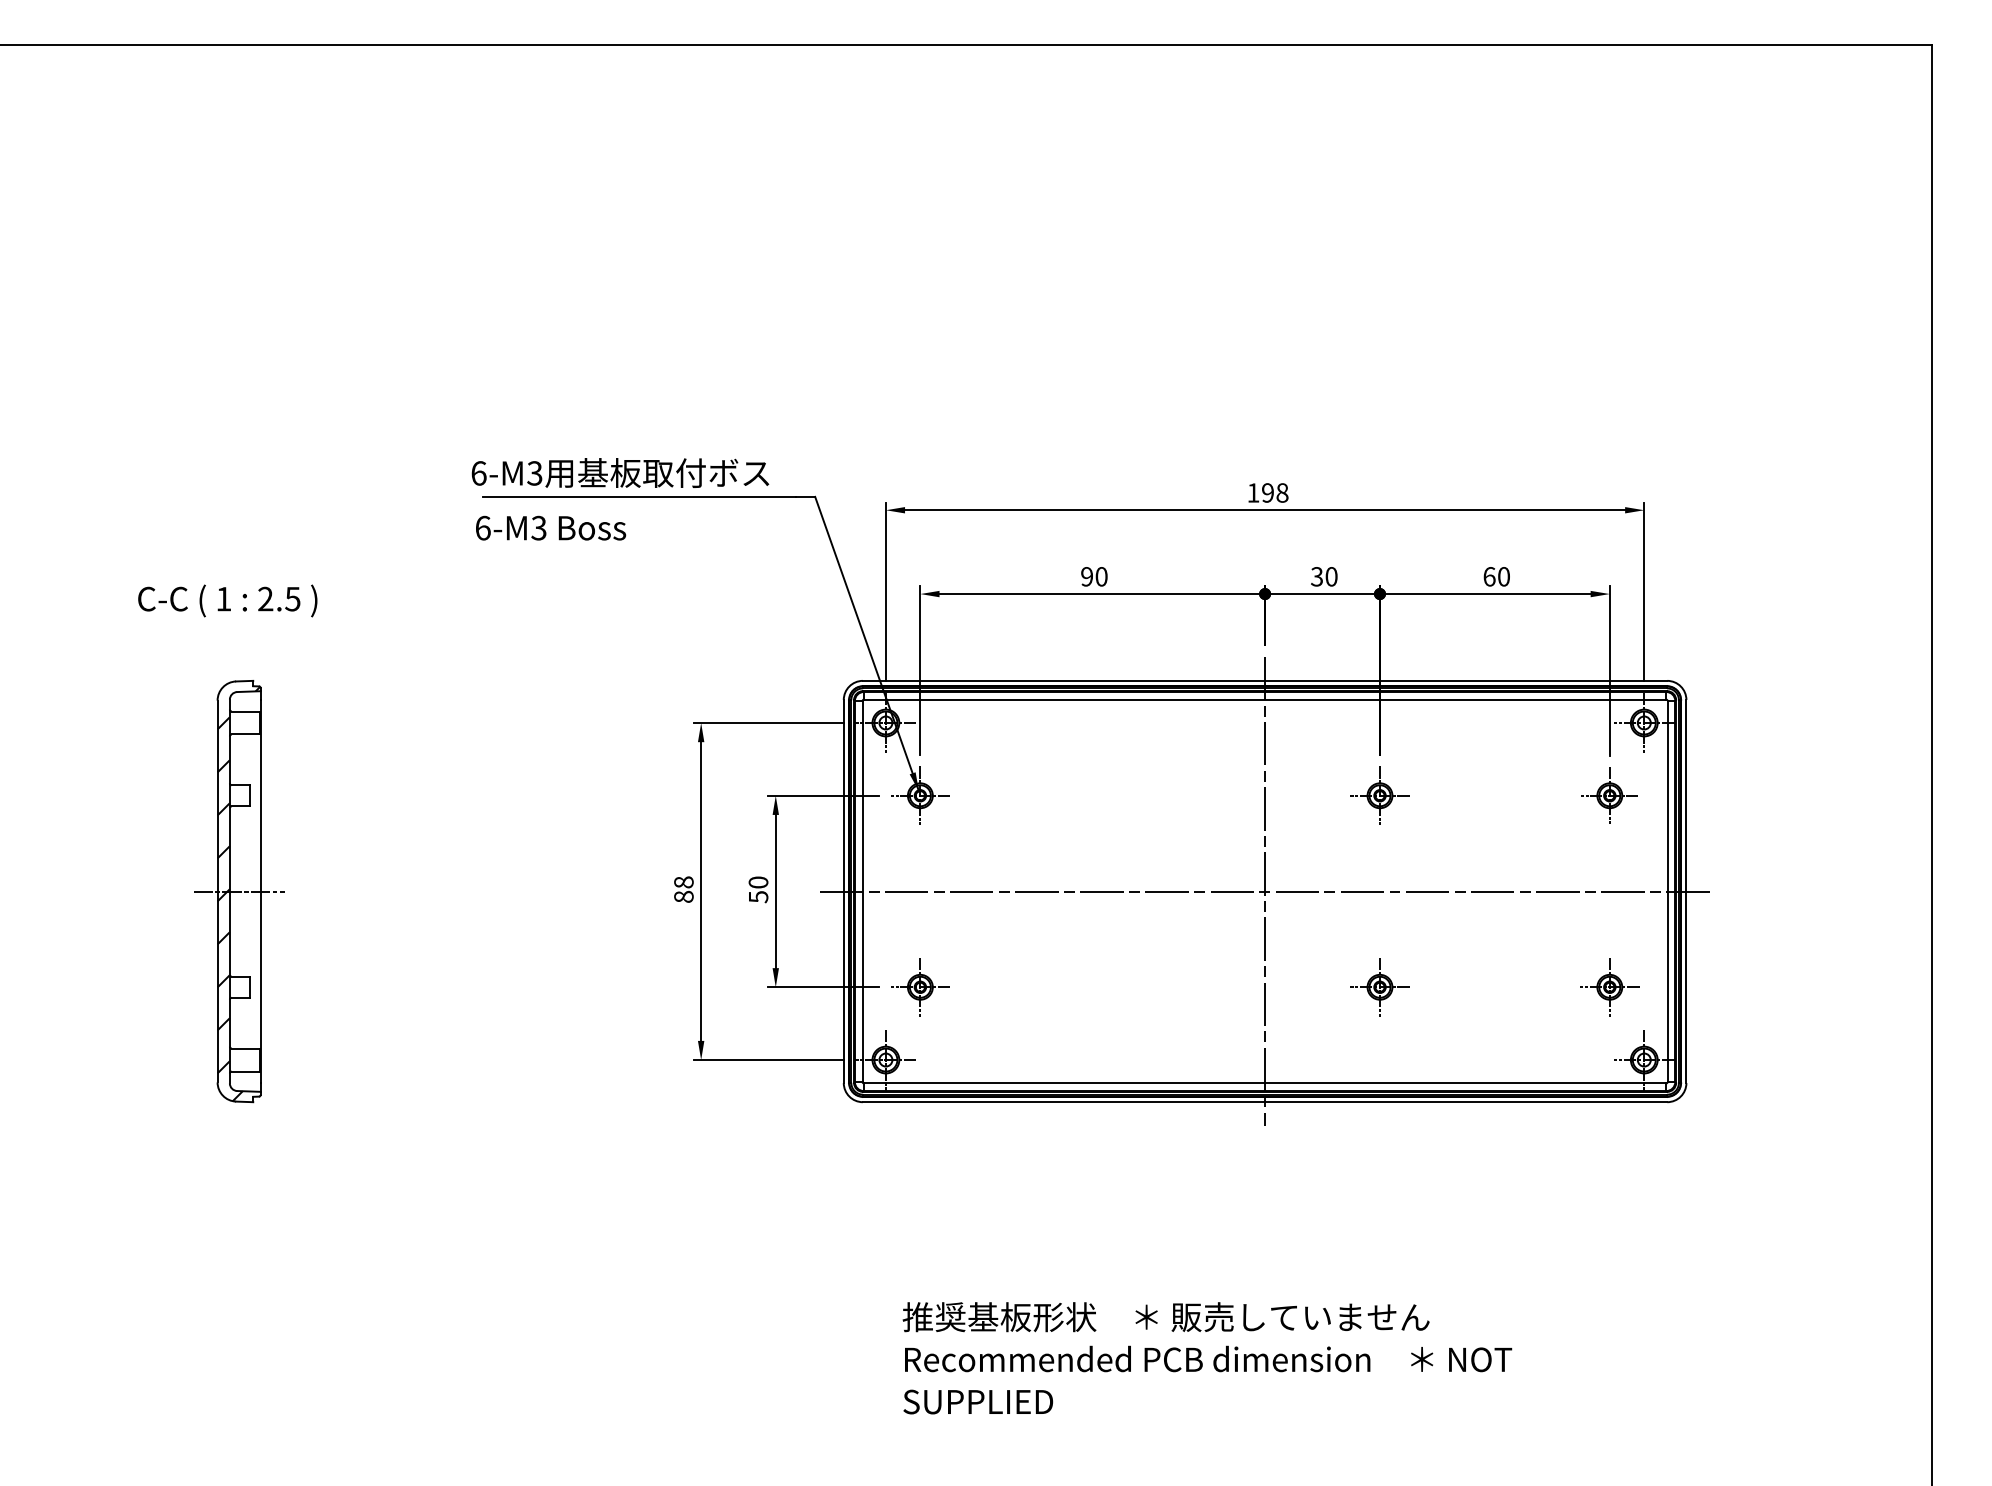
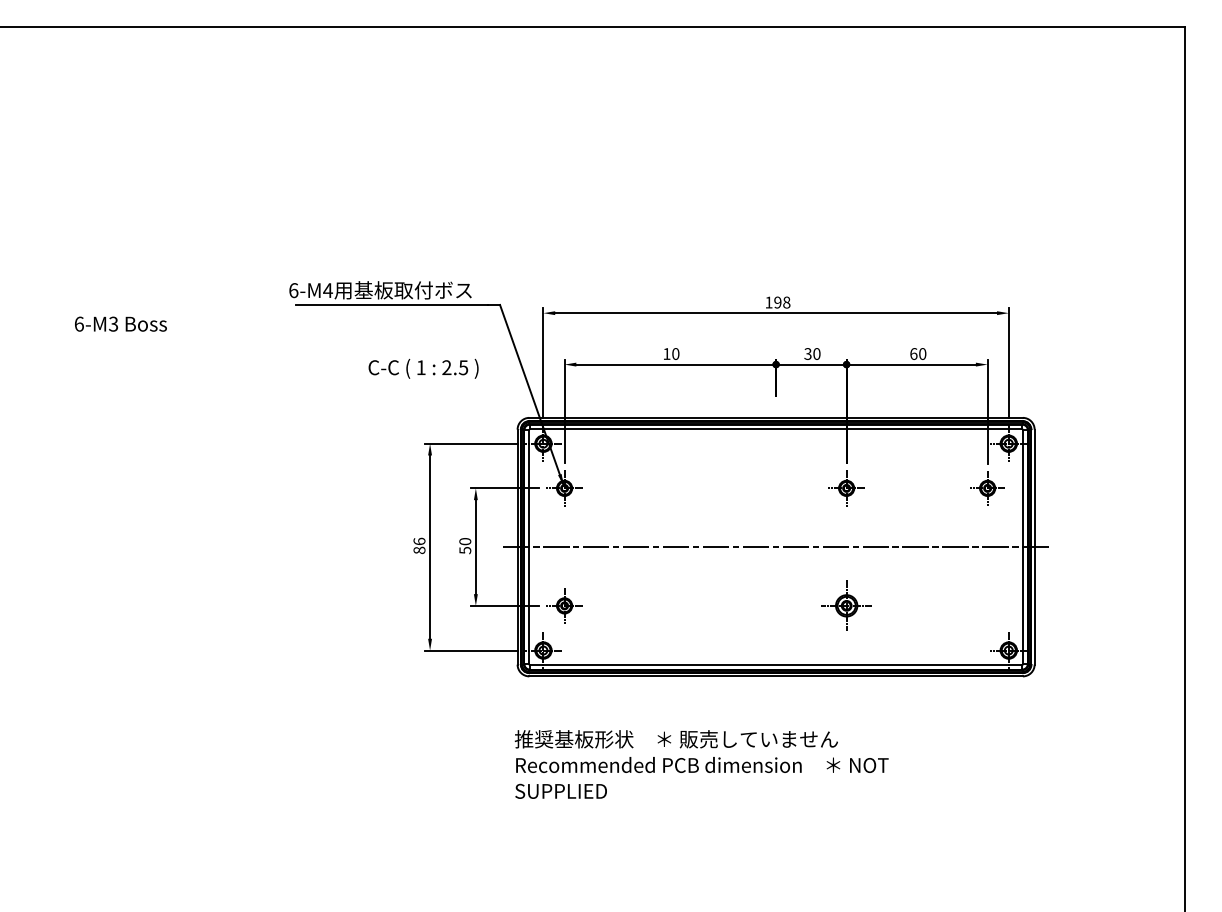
text: (533, 473) -> (327, 290), 6-M3 -> 6-M4
text: (550, 527) -> (120, 323), moved
text: (1086, 575) -> (666, 353), 90 -> 10
text: (227, 600) -> (423, 368), moved
text: (683, 882) -> (419, 541), 88 -> 86
part: (239, 892) -> (146, 547), removed
line: (1265, 892) -> (776, 547), removed
part: (1379, 986) -> (846, 605), size x1.4
part: (1609, 986) -> (987, 605), removed
text: (1207, 1358) -> (701, 764), moved

